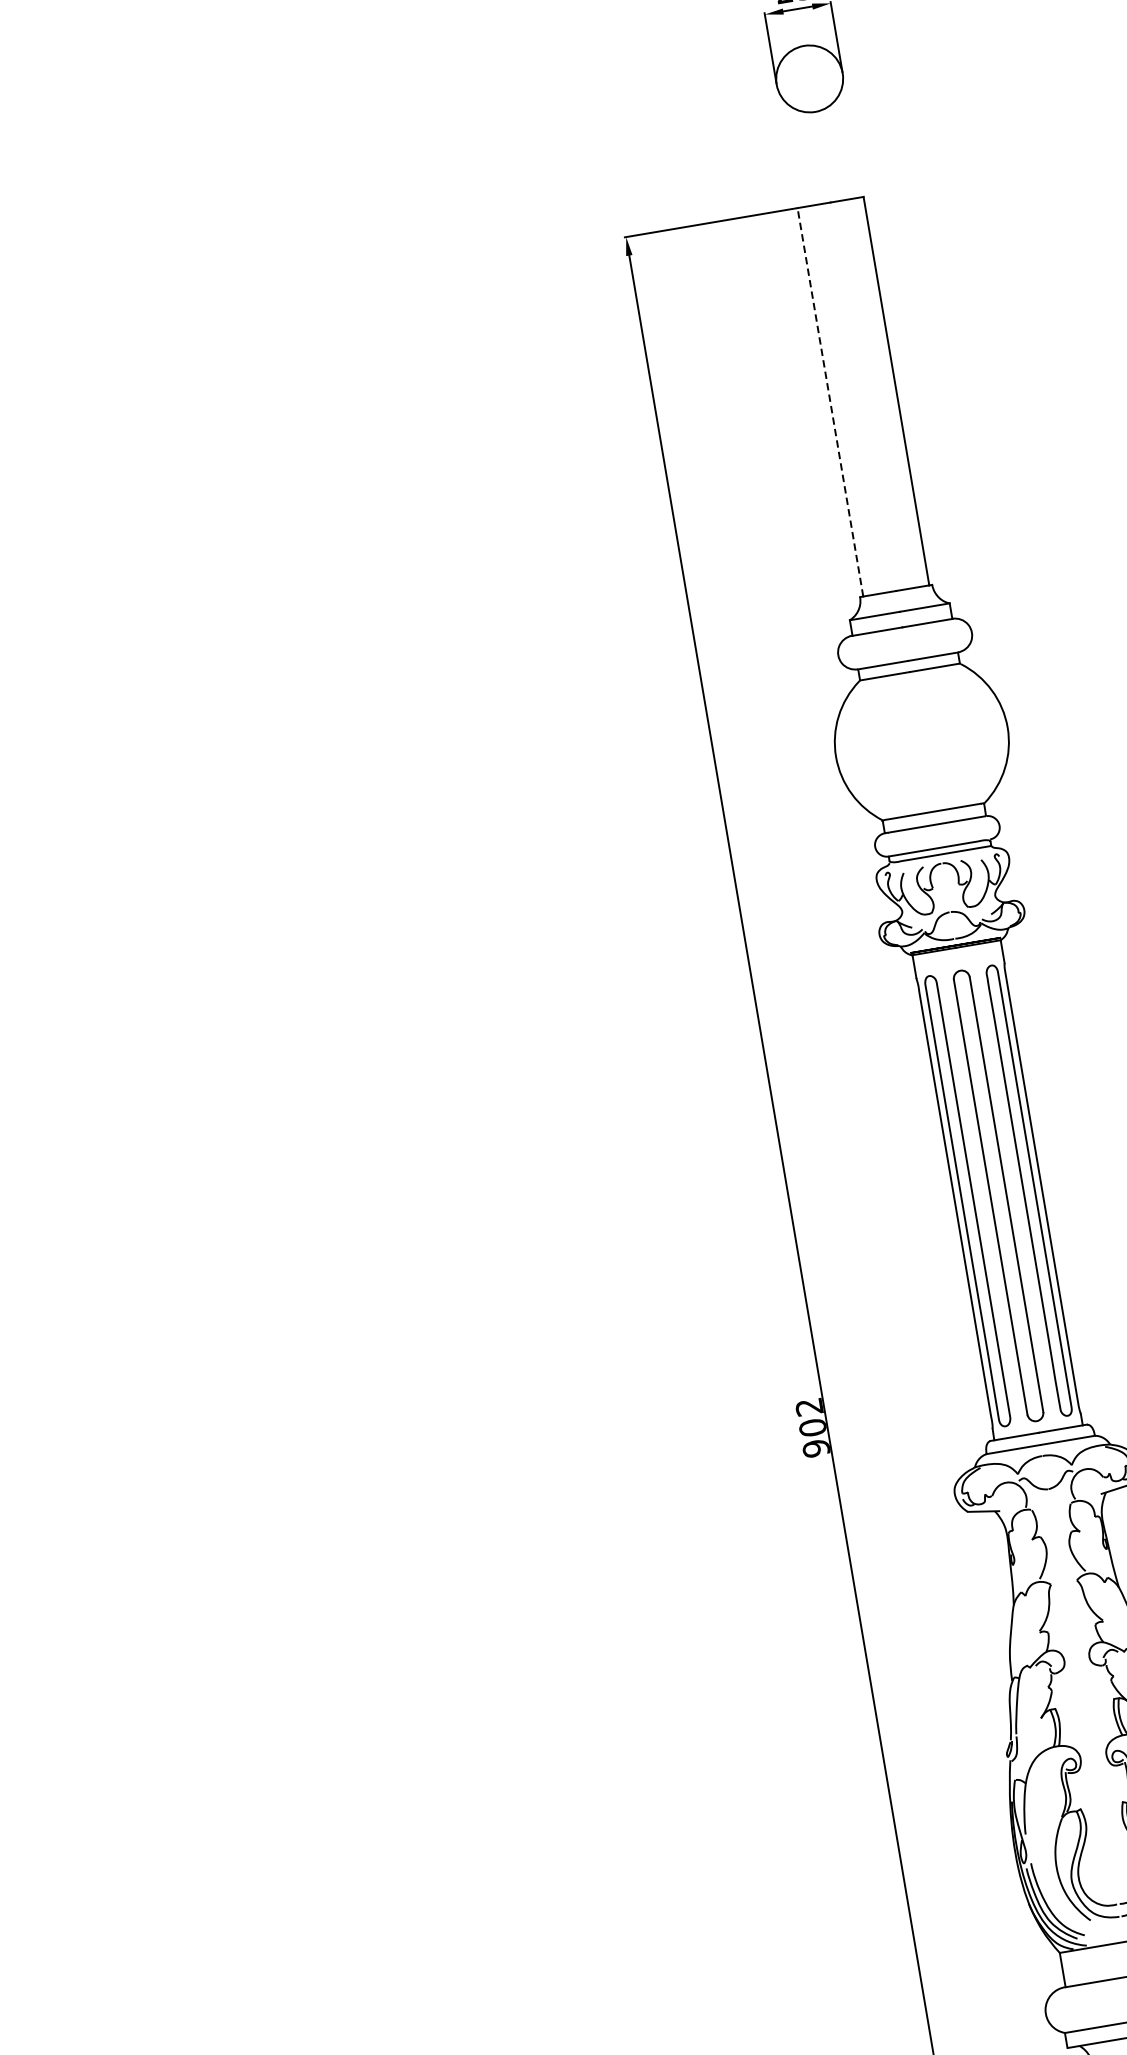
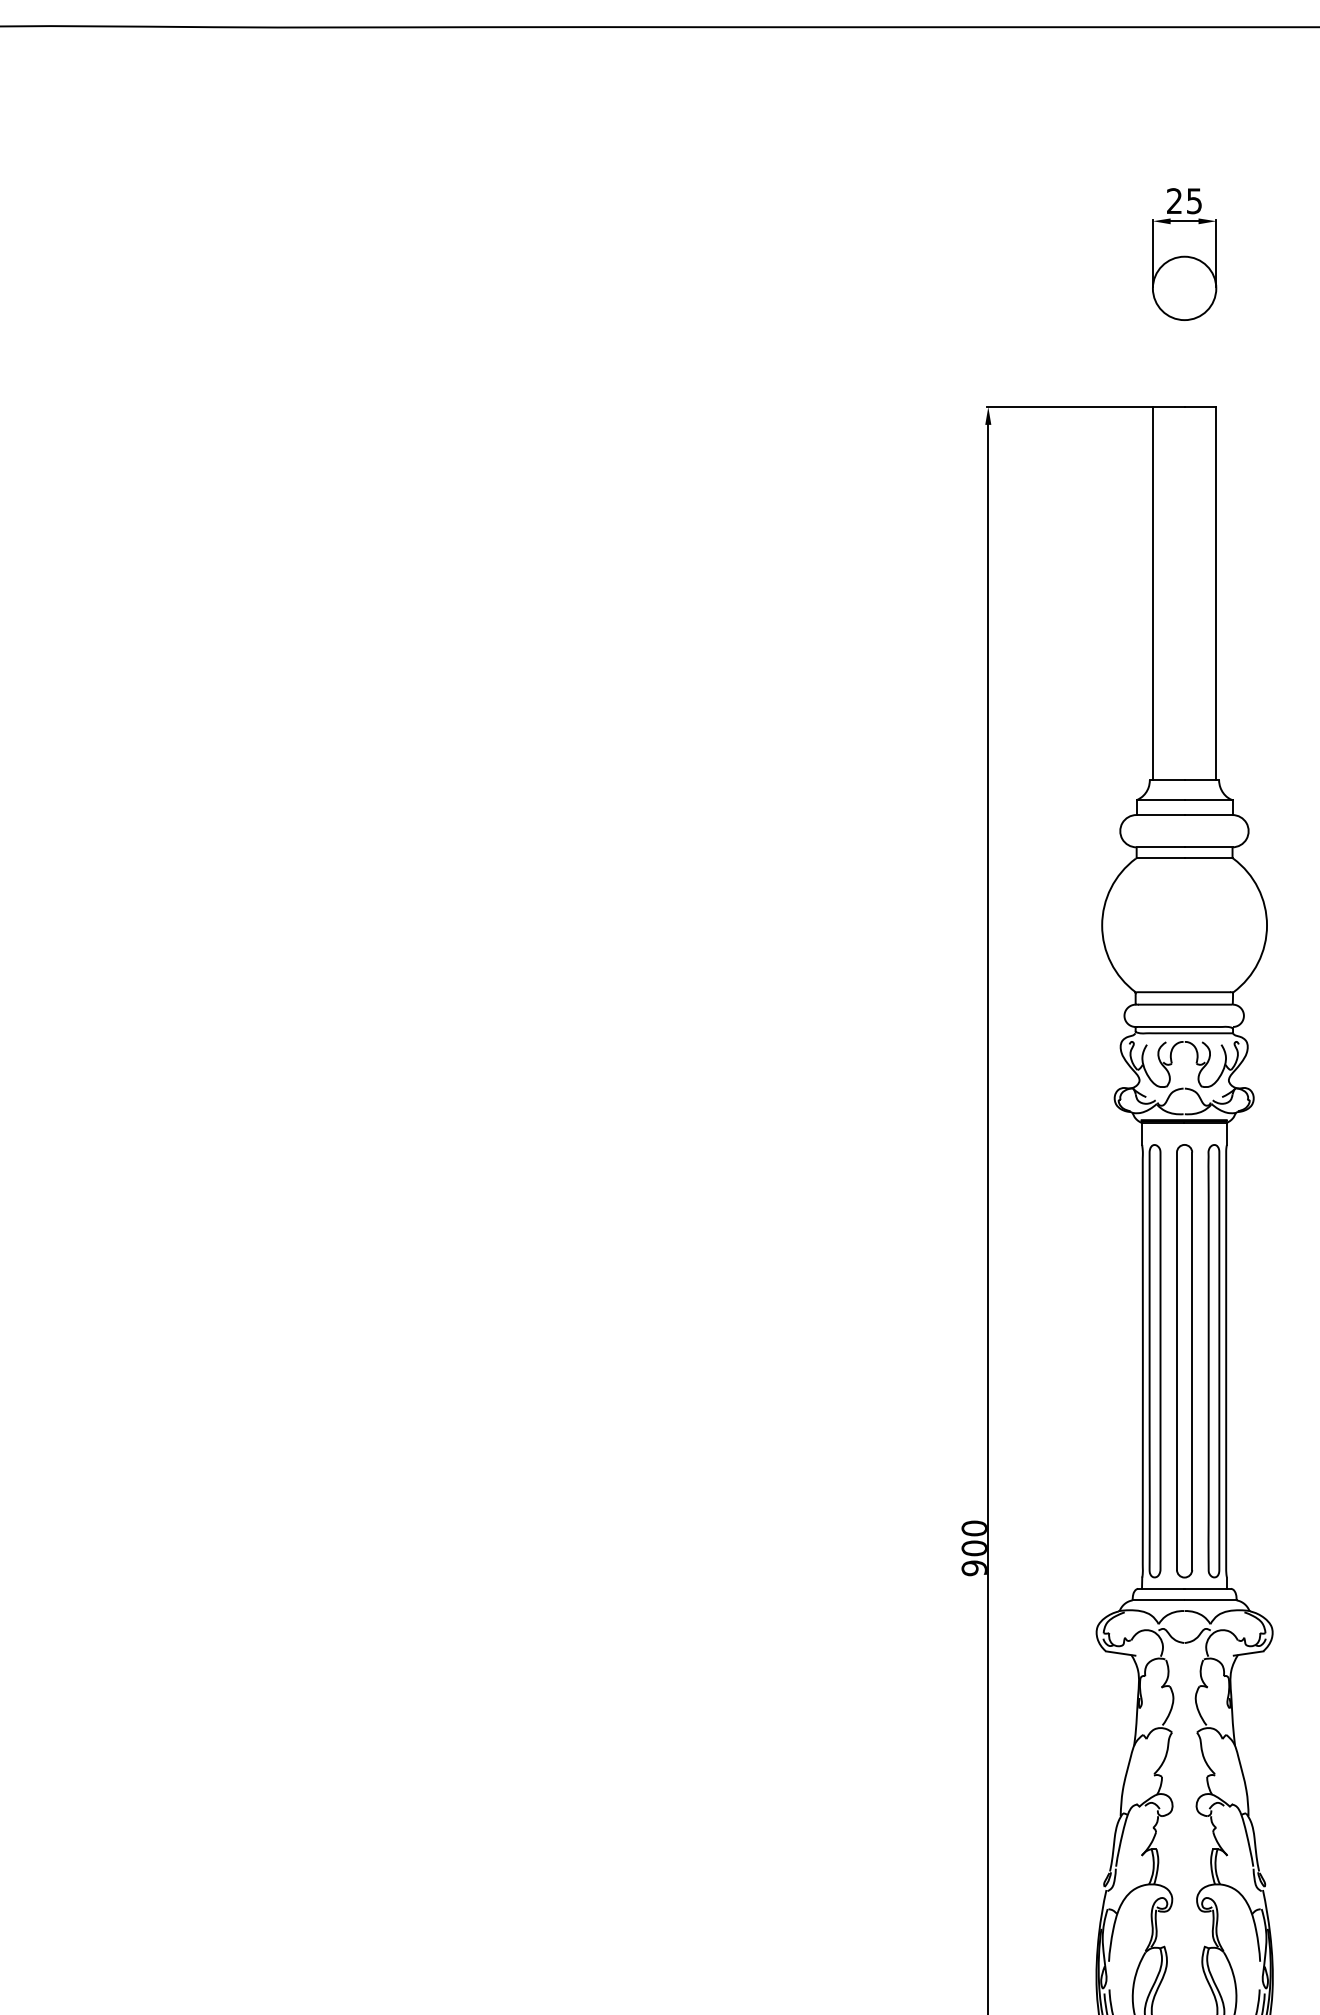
line: (829, 402) -> (1152, 593), dashed -> solid
text: (808, 1407) -> (973, 1528), 902 -> 900

